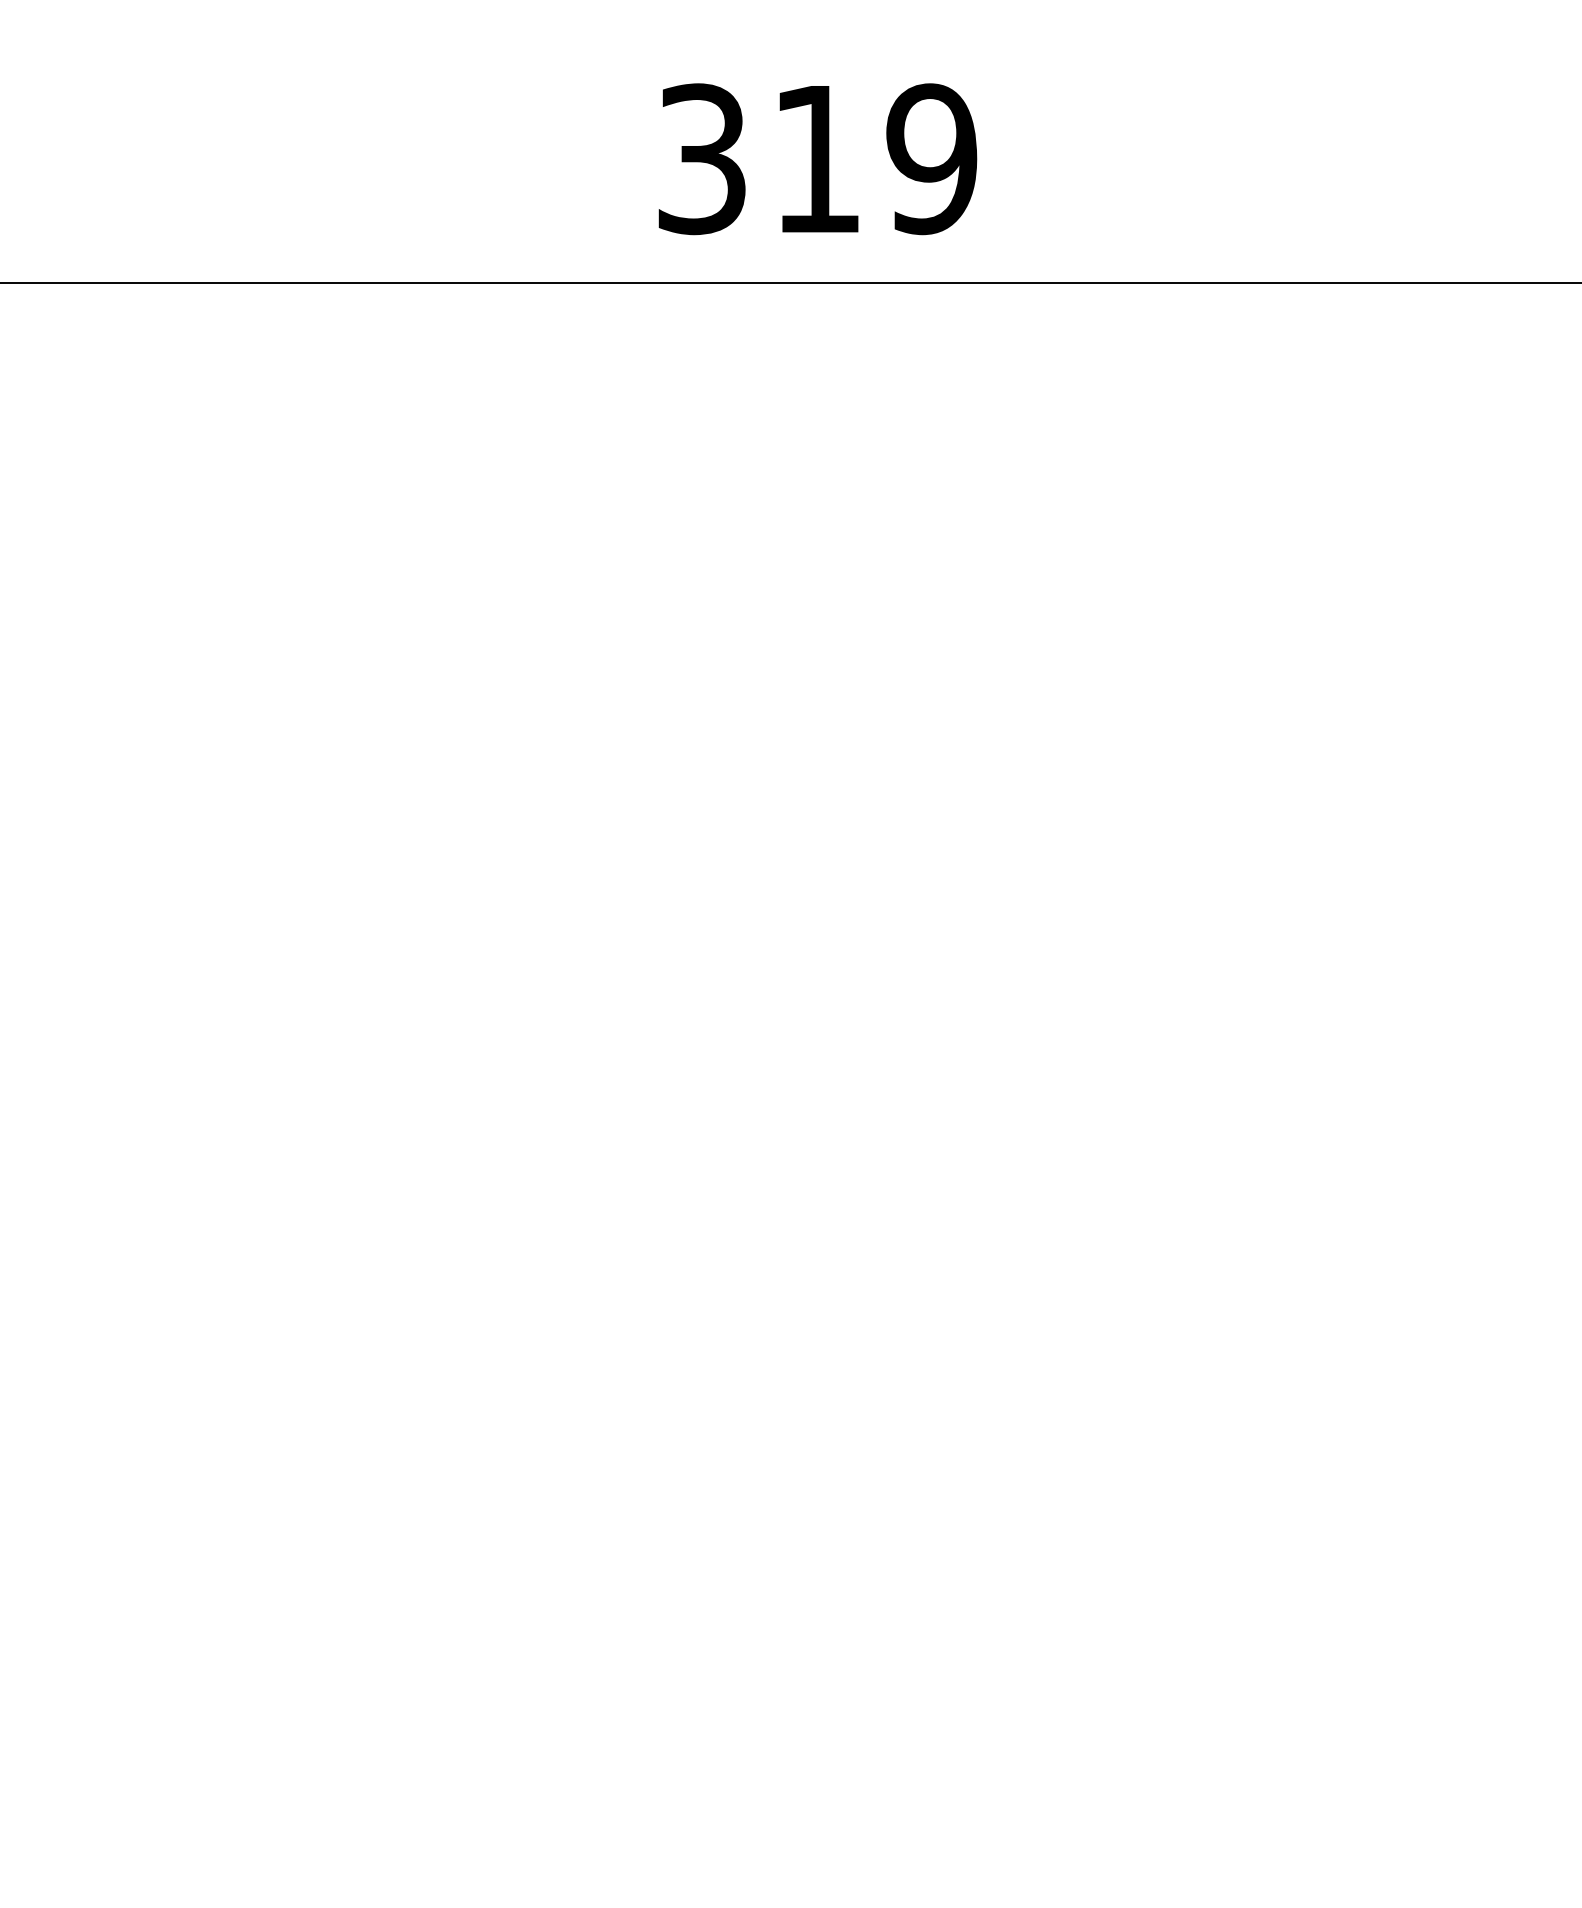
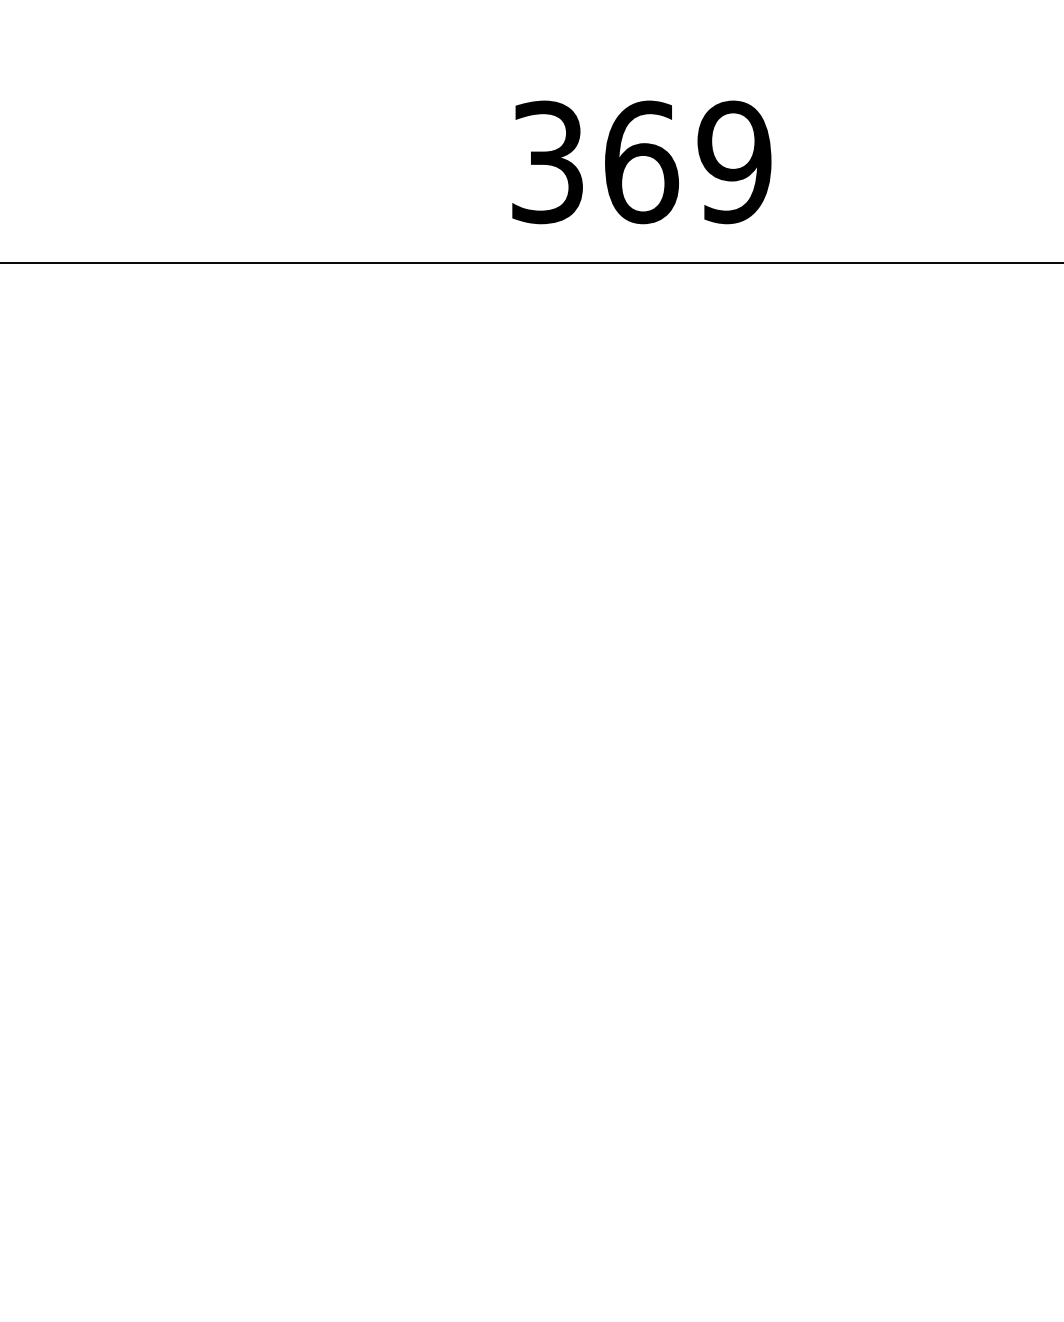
text: (817, 159) -> (641, 162), 319 -> 369

